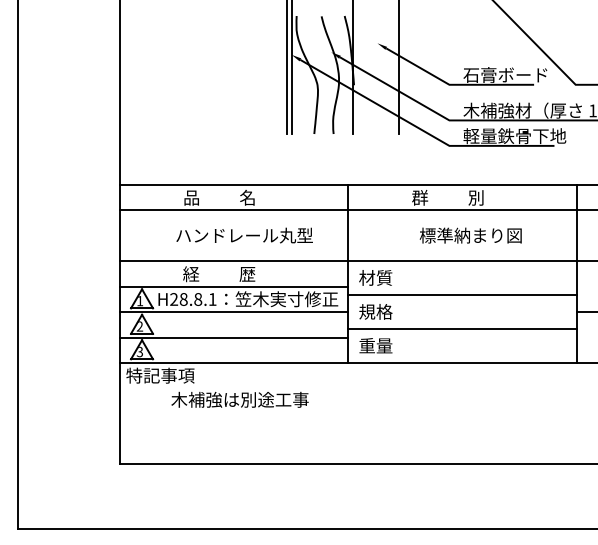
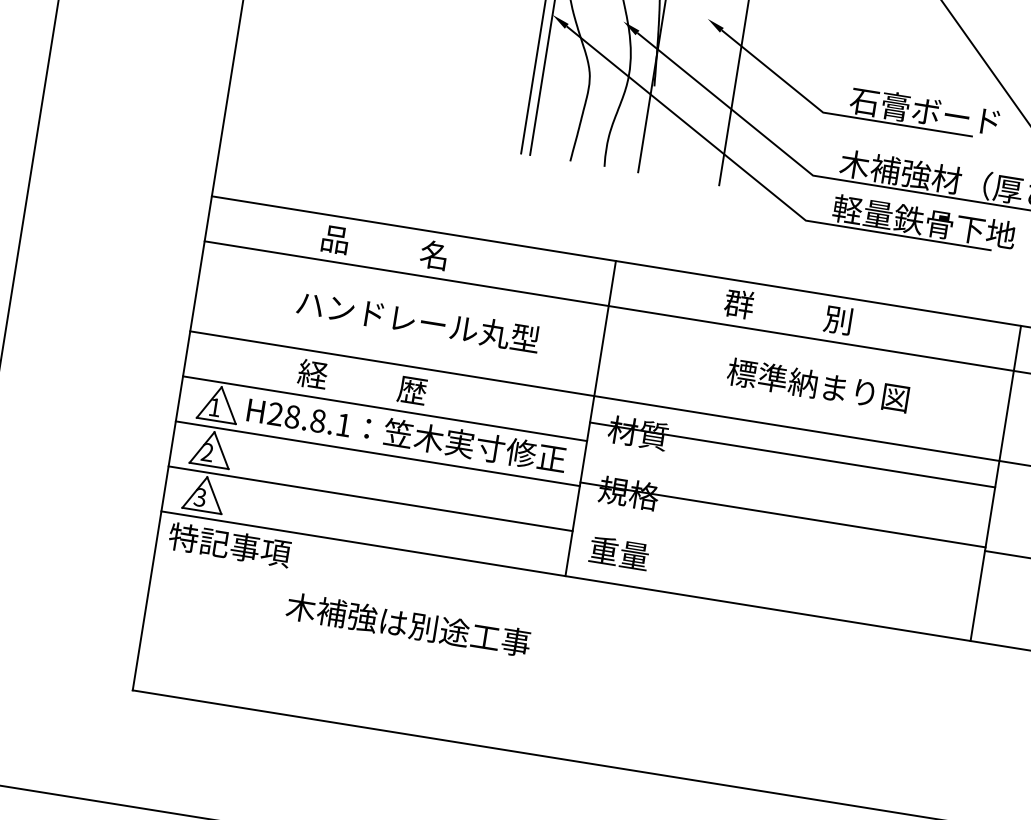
line: (462, 295) -> (792, 455), moved
line: (462, 329) -> (782, 515), moved
text: (239, 399) -> (407, 624), moved

